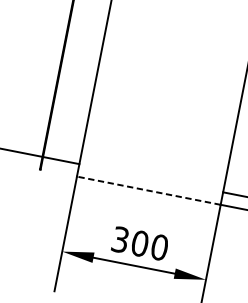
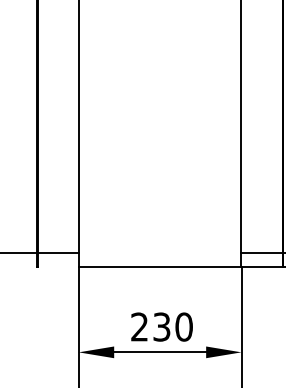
line: (148, 190) -> (159, 267), dashed -> solid
text: (130, 241) -> (150, 326), 300 -> 230

